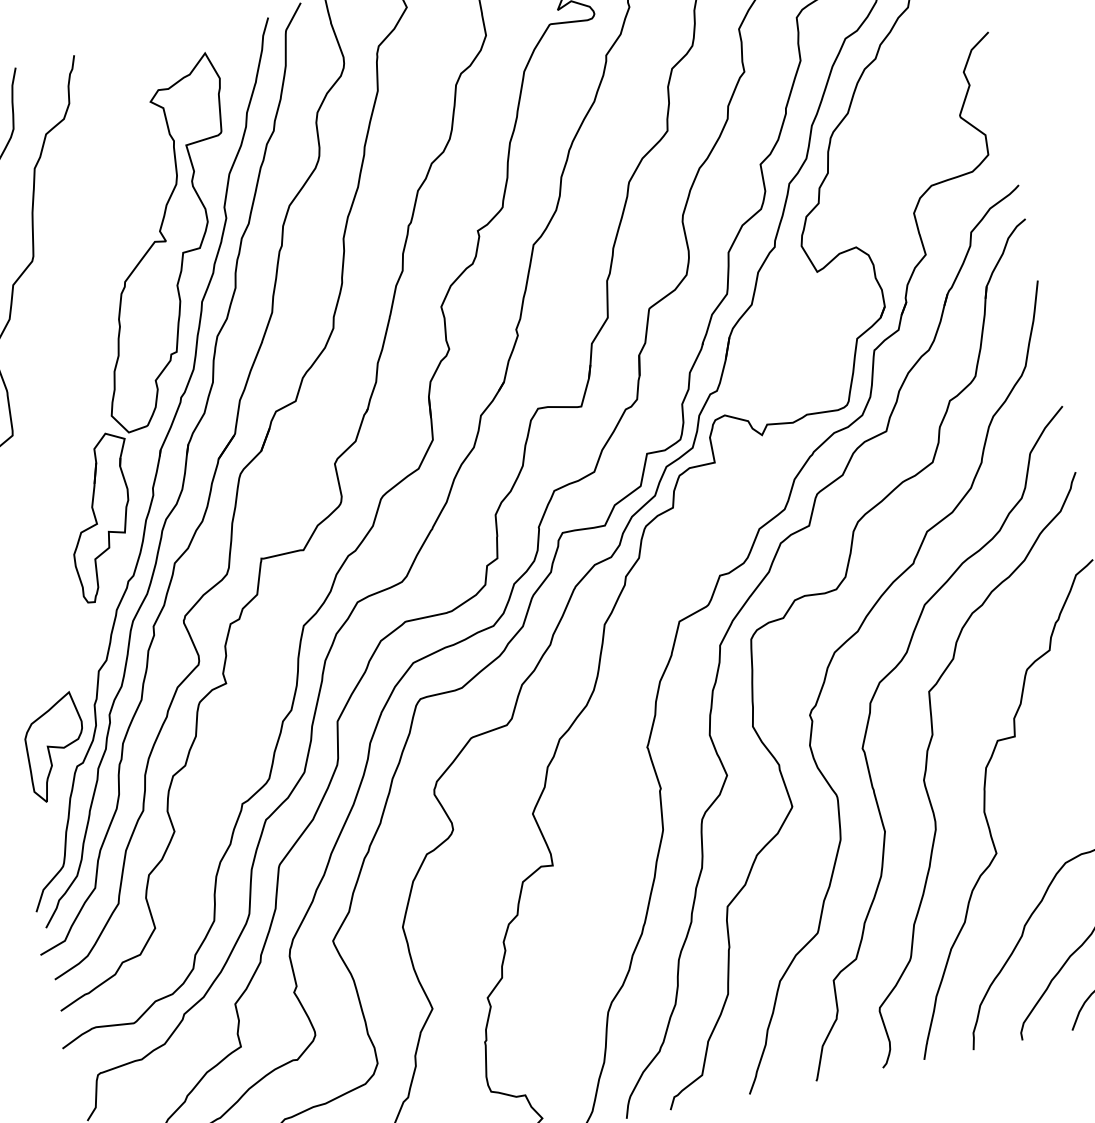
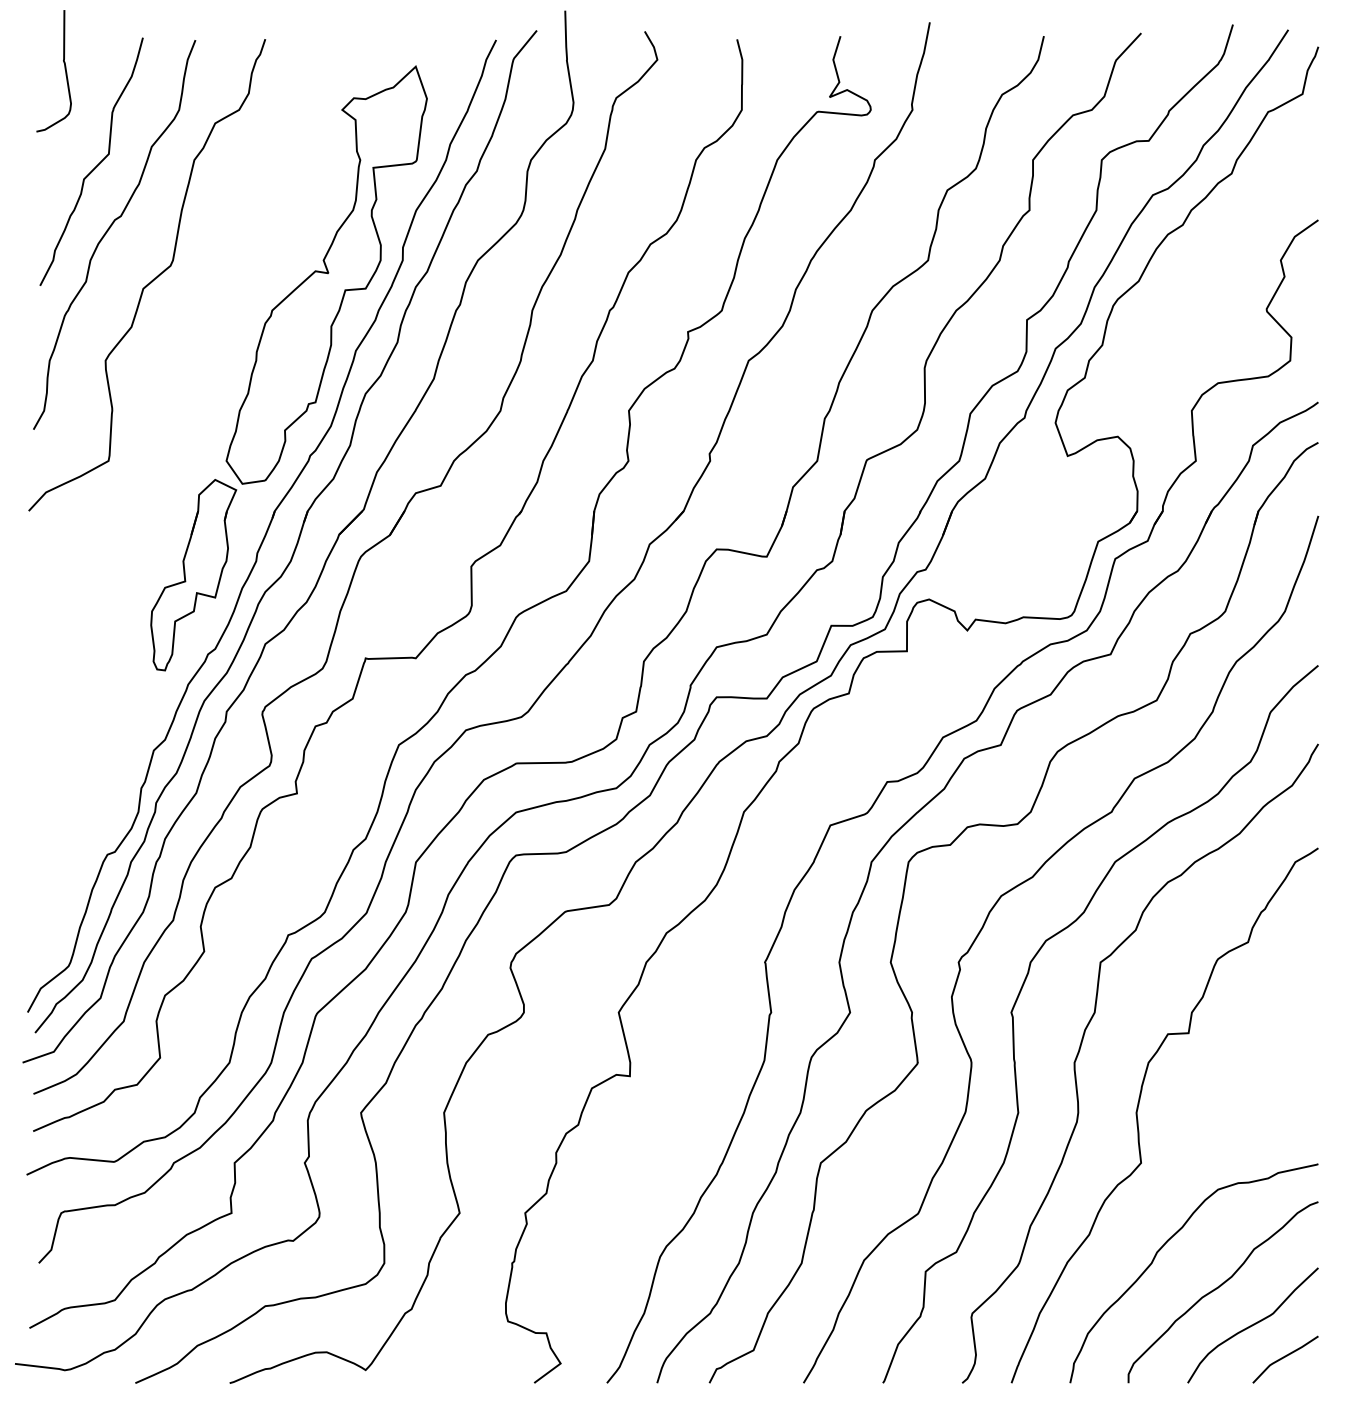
part: (55, 746) -> (87, 827), removed

